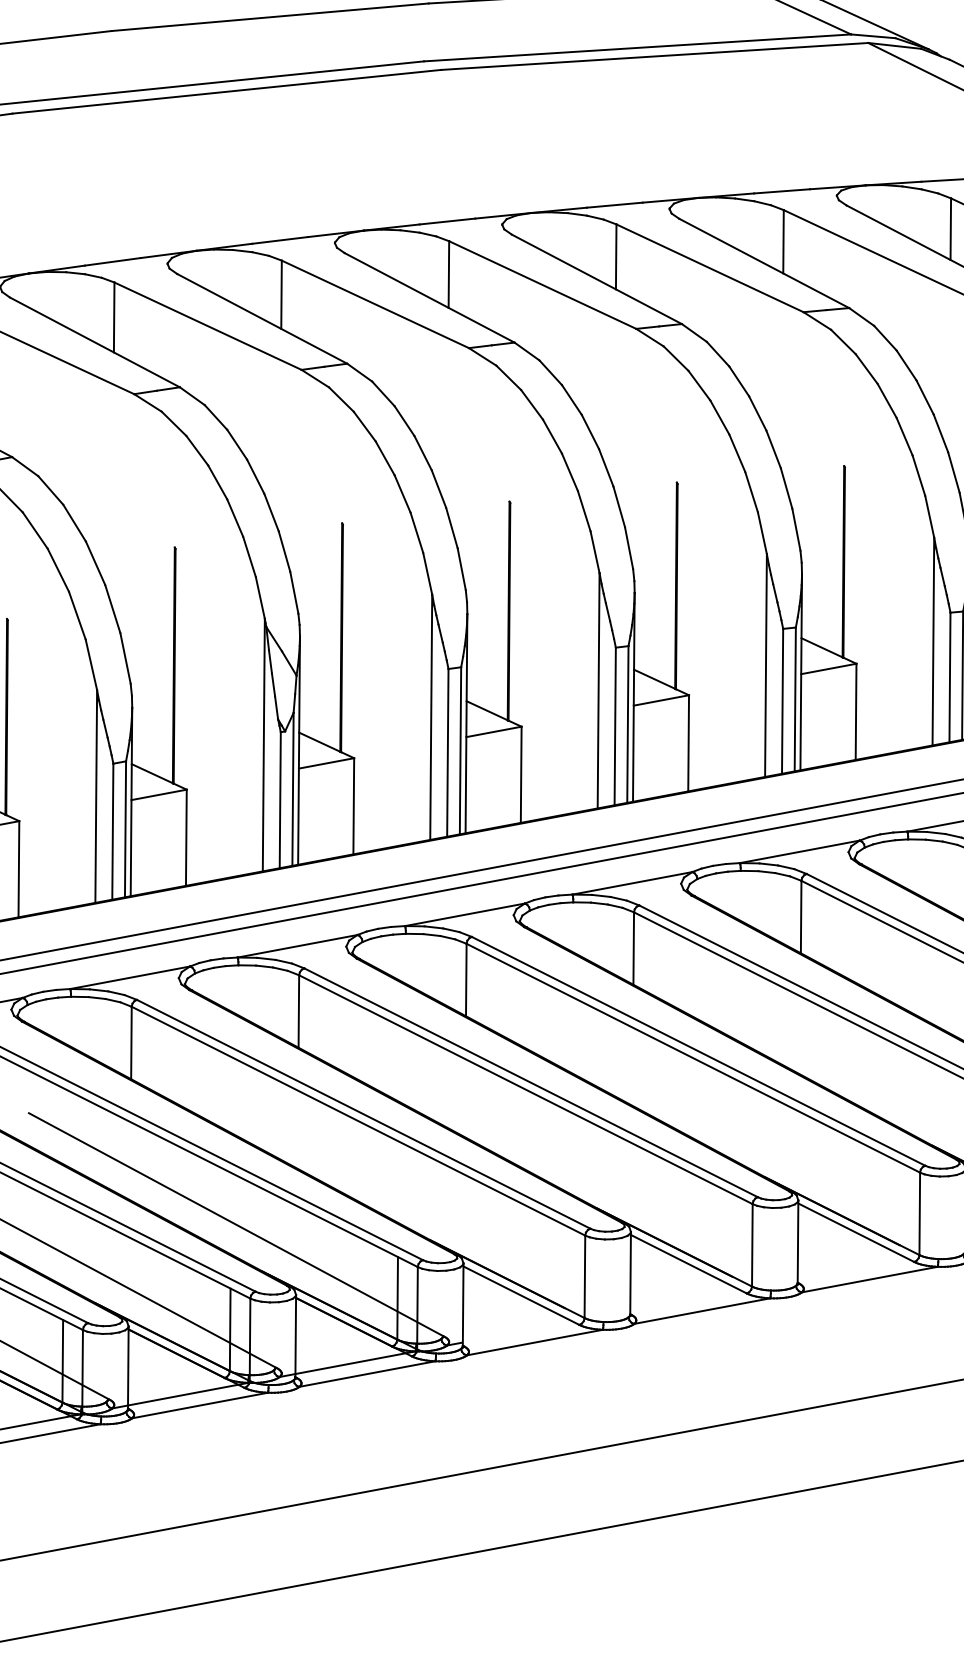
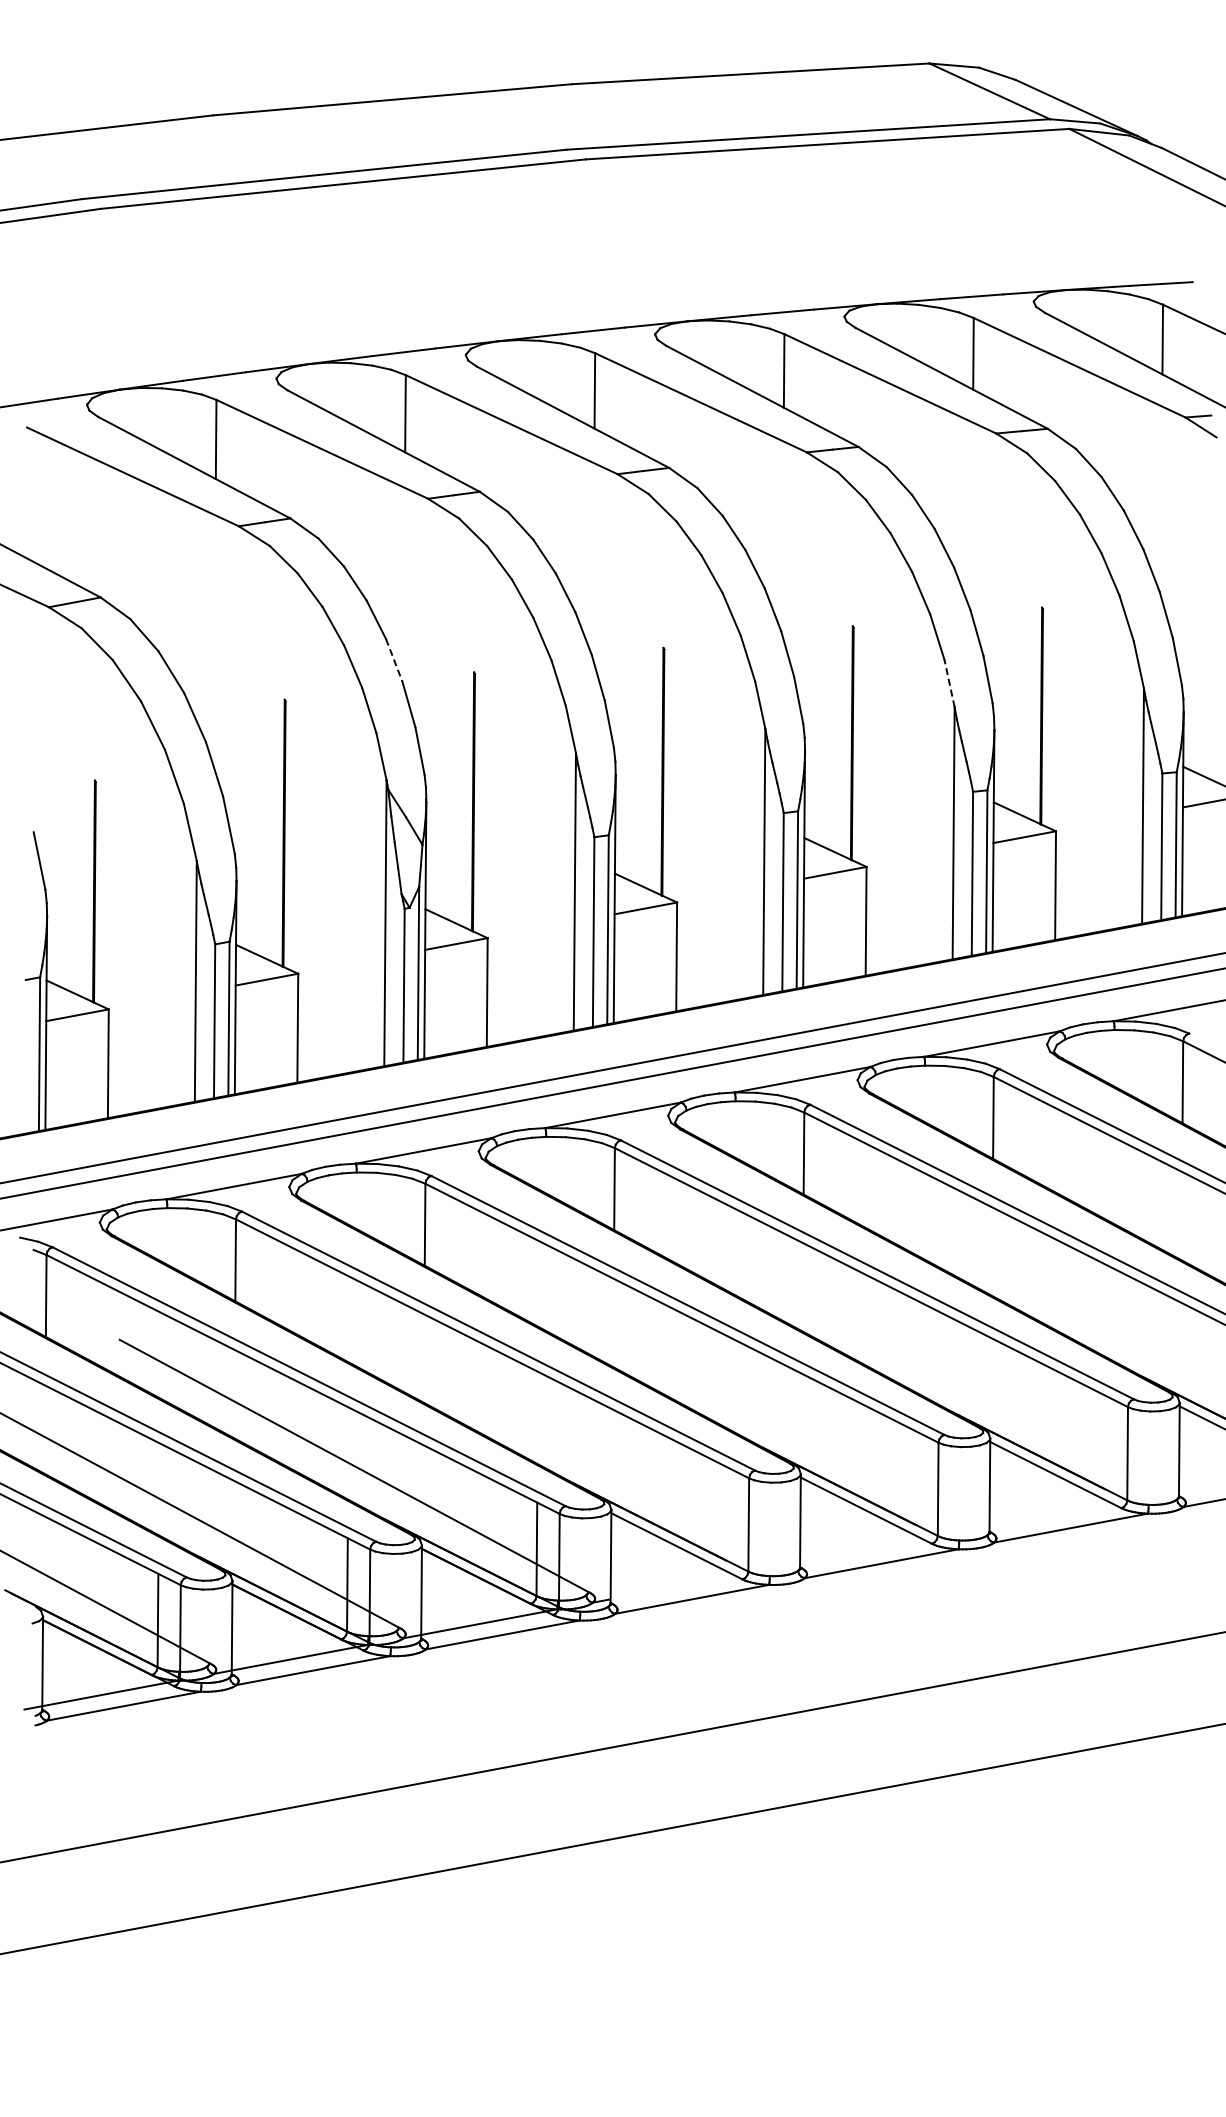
line: (271, 512) -> (394, 660), solid -> dashed
line: (762, 533) -> (949, 683), solid -> dashed

